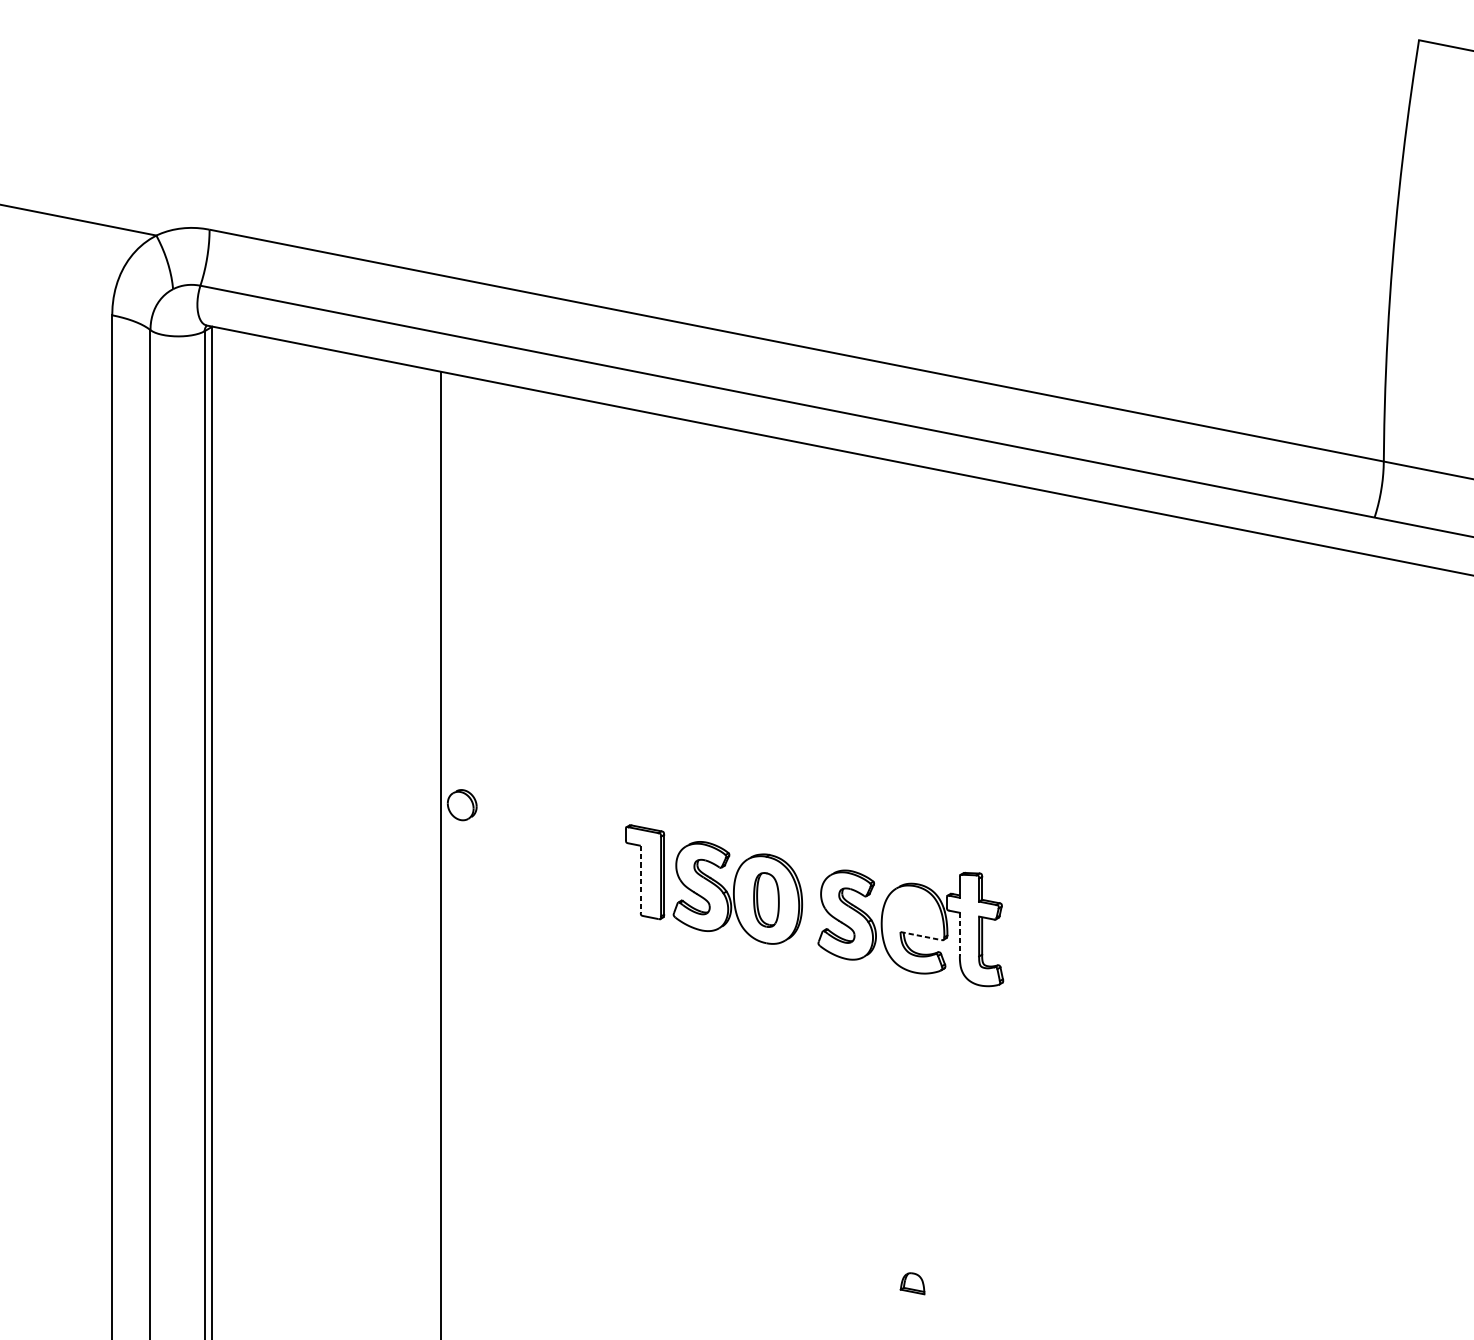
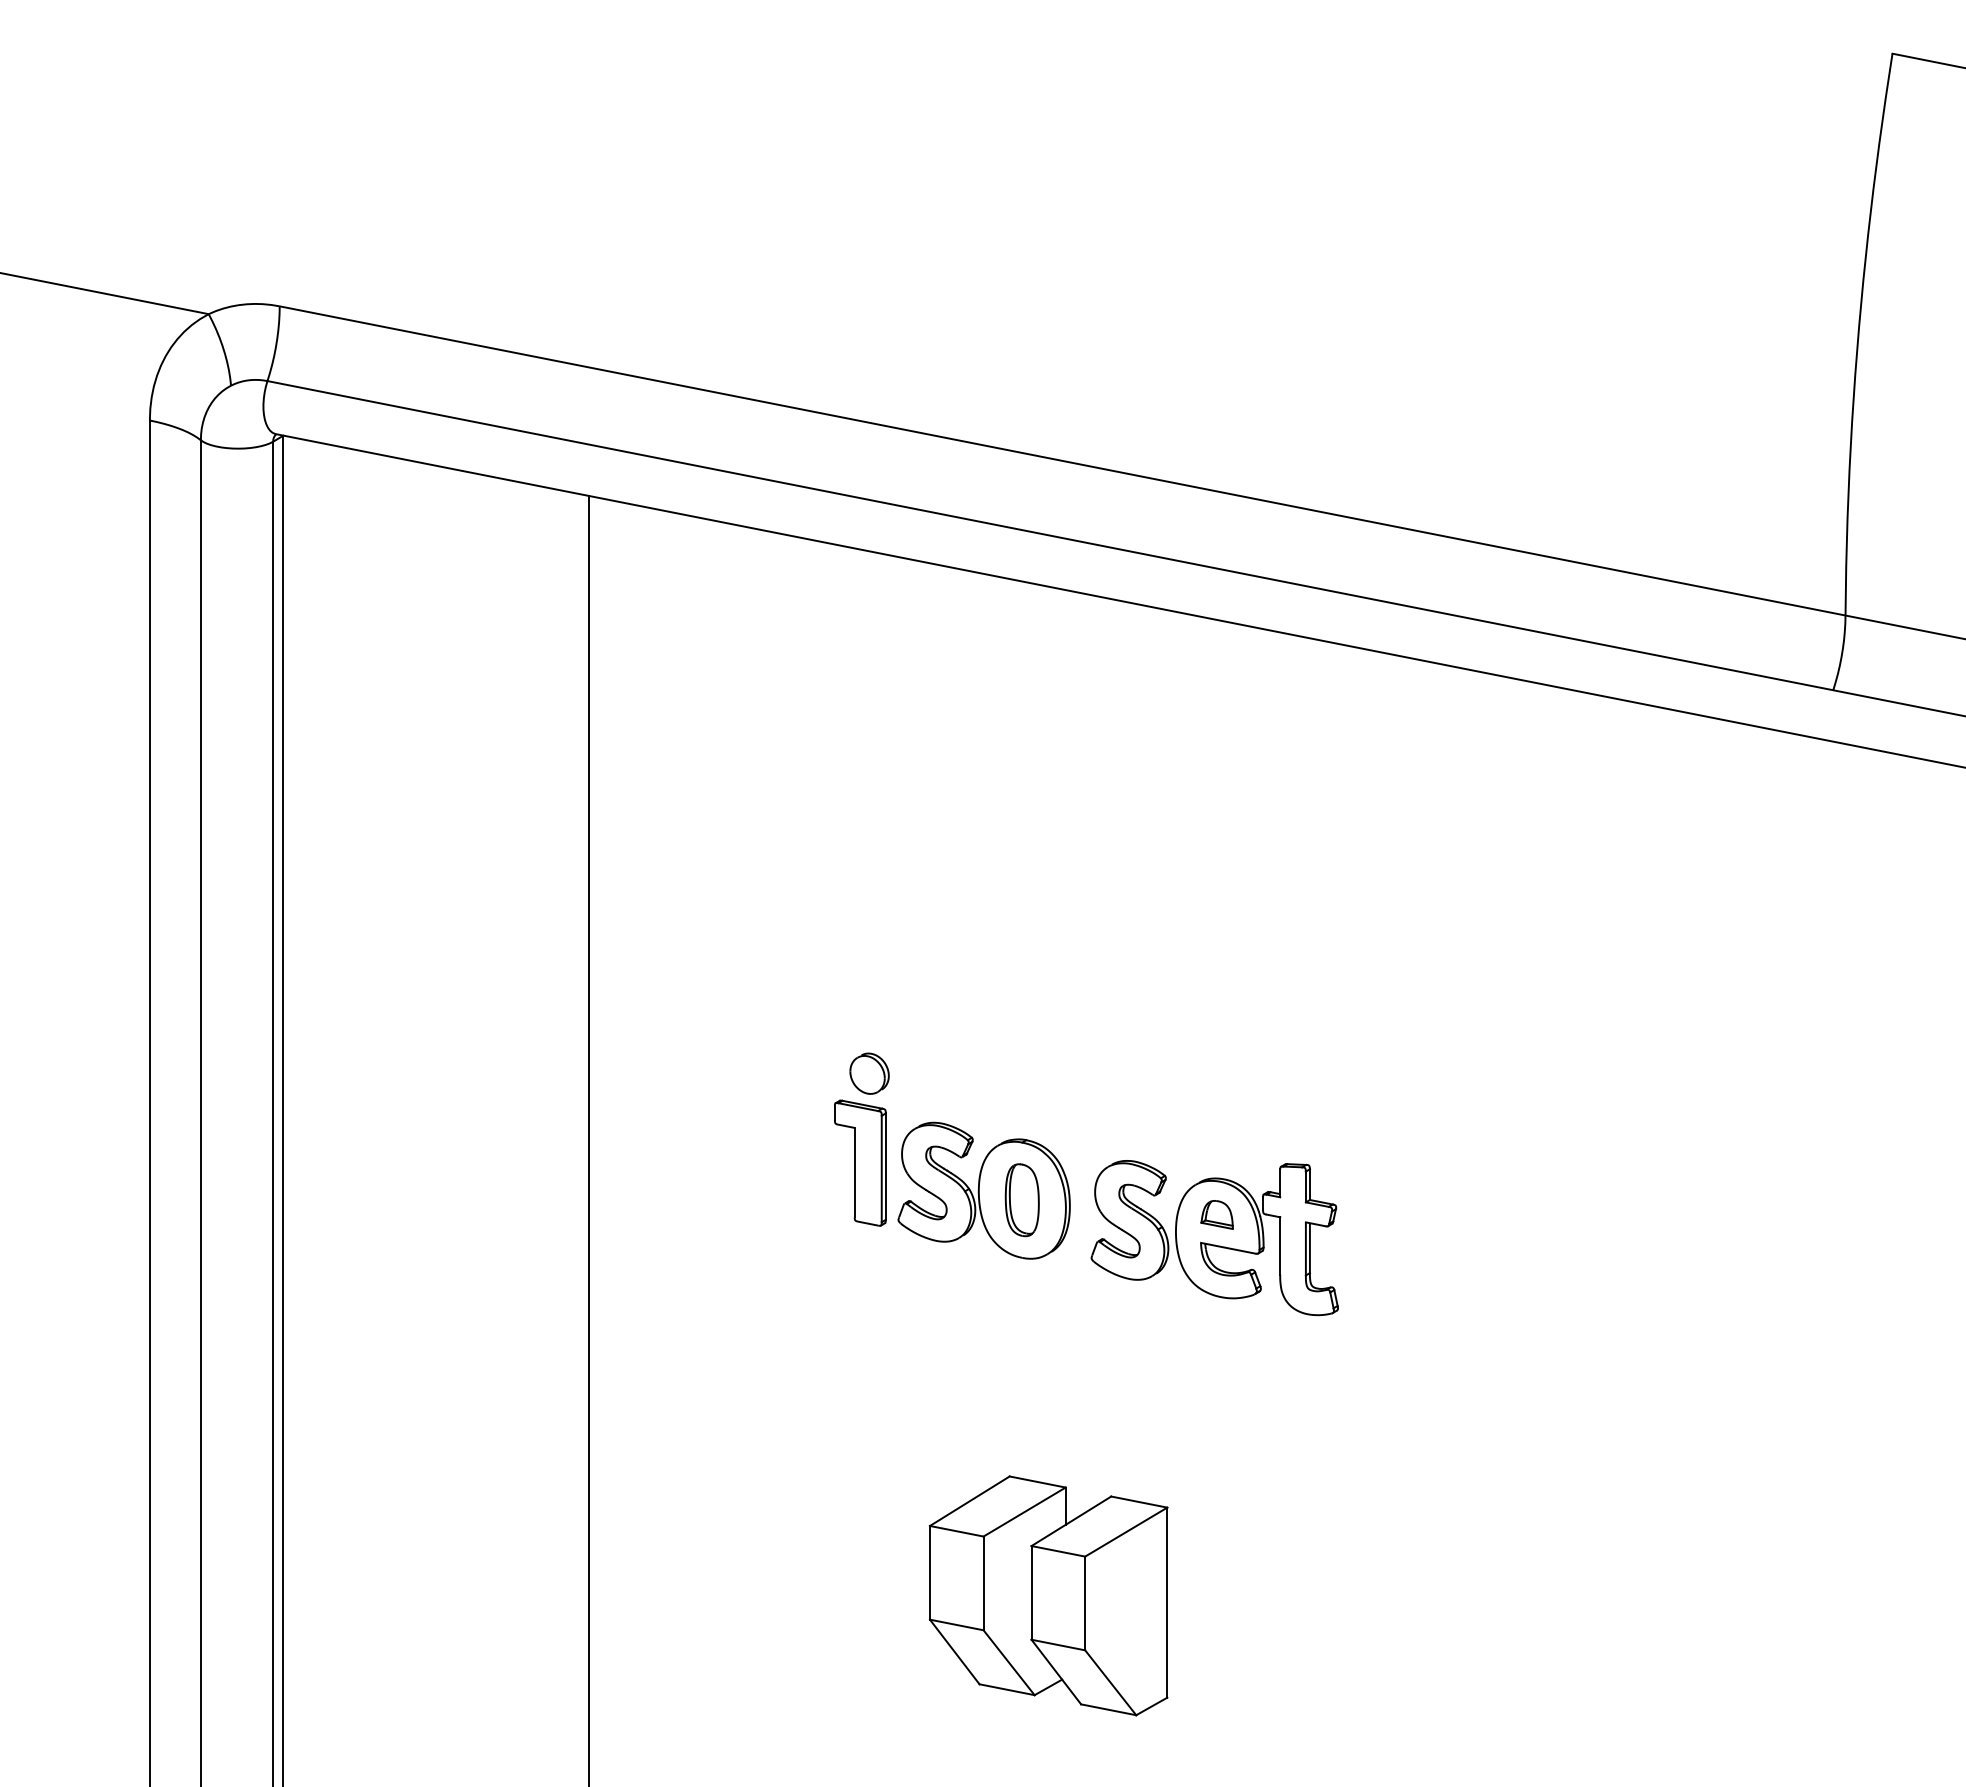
part: (462, 804) -> (869, 1073), moved
line: (640, 879) -> (854, 1172), dashed -> solid
line: (960, 933) -> (1280, 1245), dashed -> solid
line: (921, 936) -> (1228, 1248), dashed -> solid
part: (786, 1196) -> (1048, 1595), added
part: (912, 1283) -> (1216, 1214), moved

